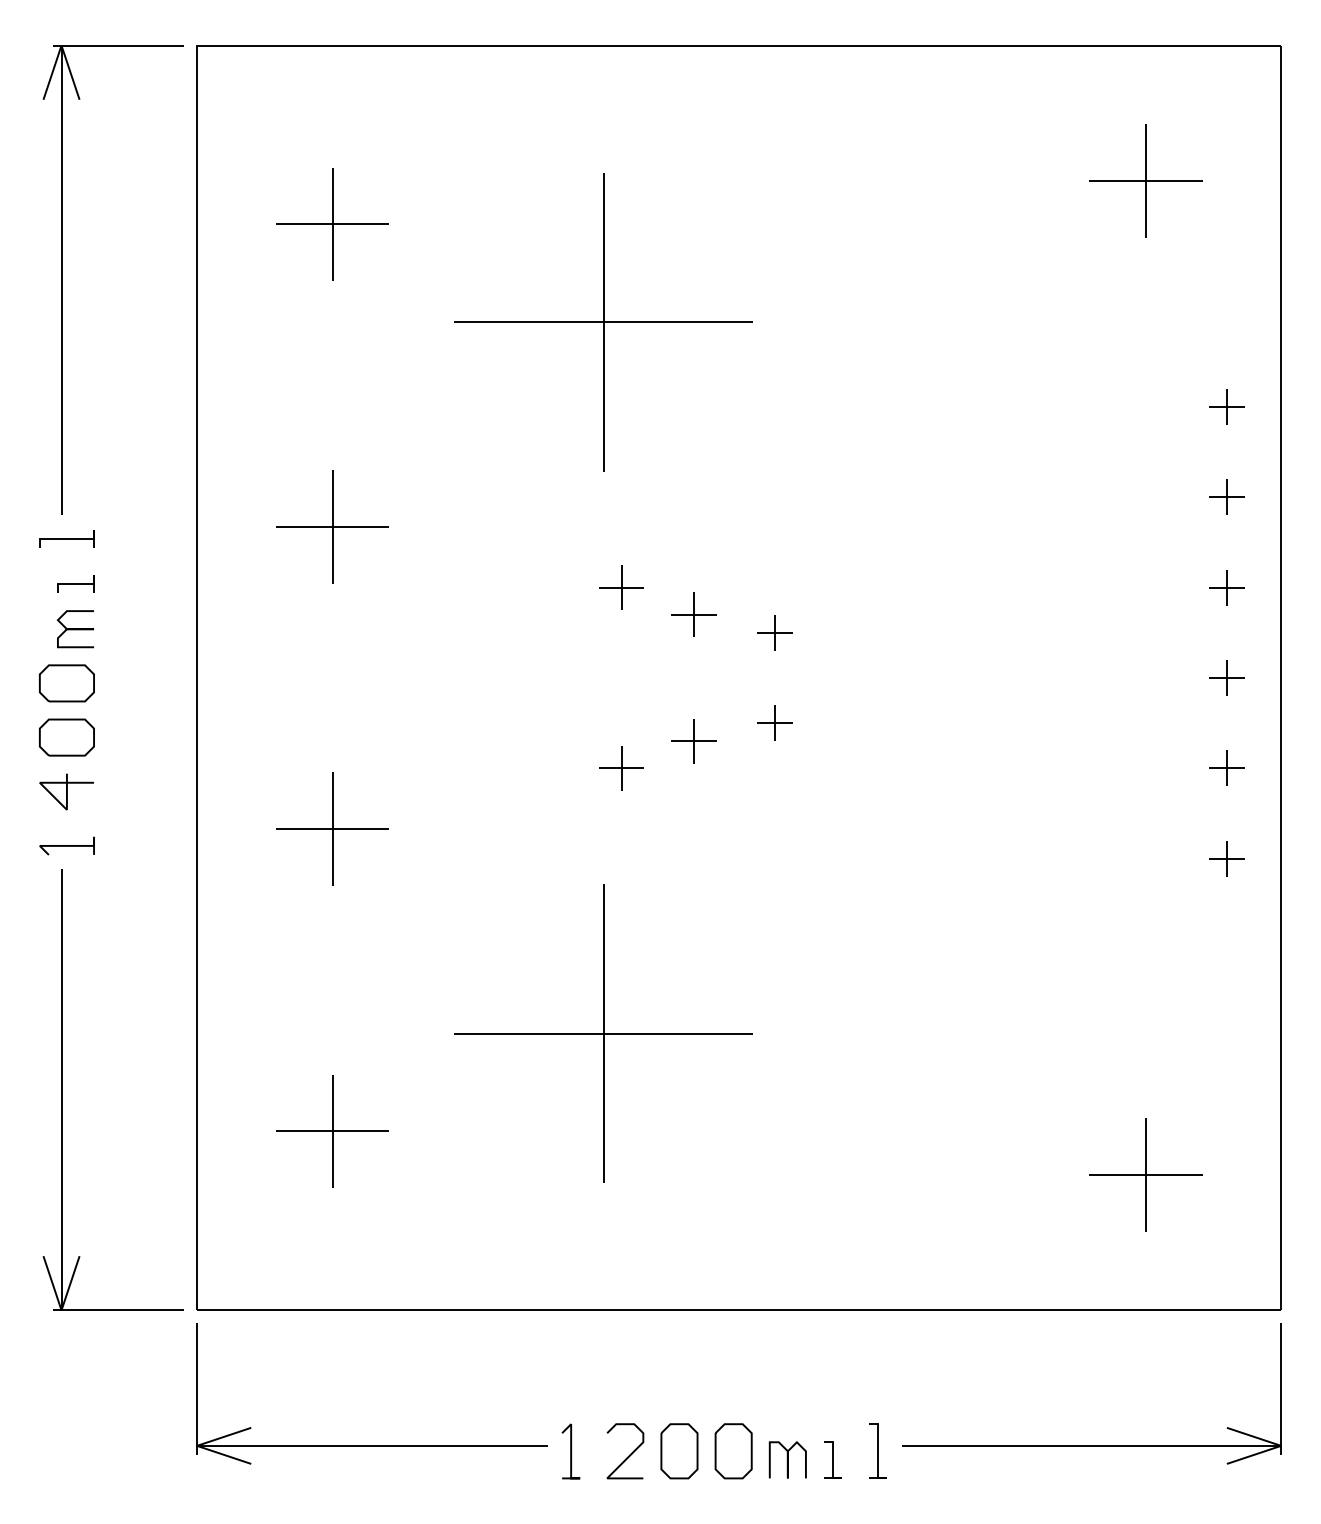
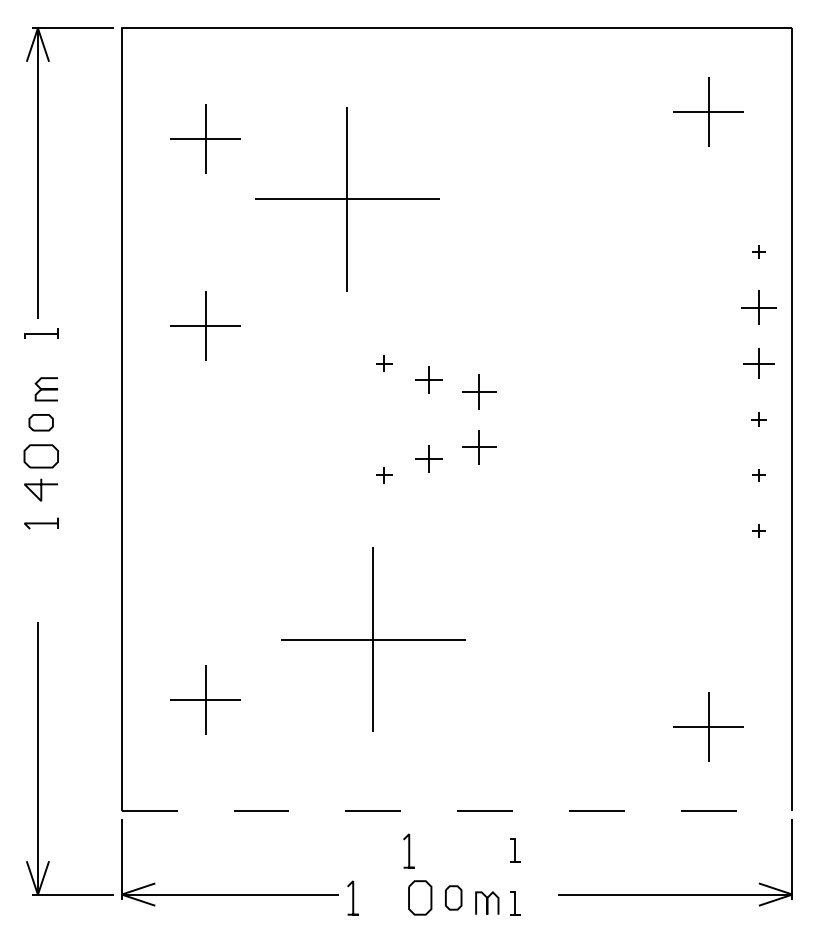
part: (603, 322) -> (347, 199), moved
part: (1226, 406) -> (758, 251), size x0.6
part: (1226, 496) -> (758, 307), size x1.6
line: (75, 584) -> (46, 361), removed
part: (620, 587) -> (383, 363), size x0.6
part: (1226, 587) -> (758, 363), size x1.4
part: (775, 632) -> (479, 391), size x1.6
part: (1226, 677) -> (758, 419), size x0.7
part: (65, 682) -> (40, 422), size x0.7
part: (775, 723) -> (479, 447), size x1.6
part: (620, 766) -> (383, 474), size x0.6
part: (1226, 768) -> (758, 475), size x0.6
part: (332, 828) -> (205, 512), removed
part: (1226, 857) -> (758, 530), size x0.6
part: (62, 1090) -> (38, 758), moved
line: (739, 1309) -> (457, 810), solid -> dashed
line: (660, 1374) -> (408, 850), added
line: (833, 1374) -> (515, 850), added
part: (733, 1450) -> (453, 897), size x0.7
line: (878, 1450) -> (543, 897), removed
curve: (629, 1453) -> (389, 899), removed

